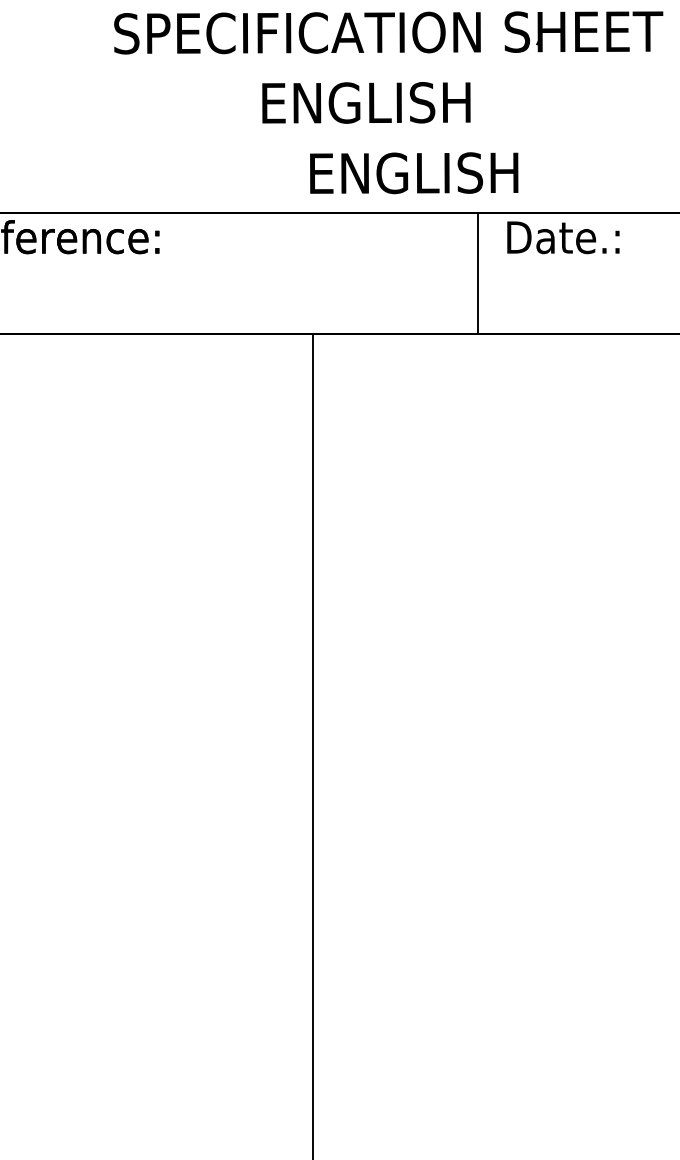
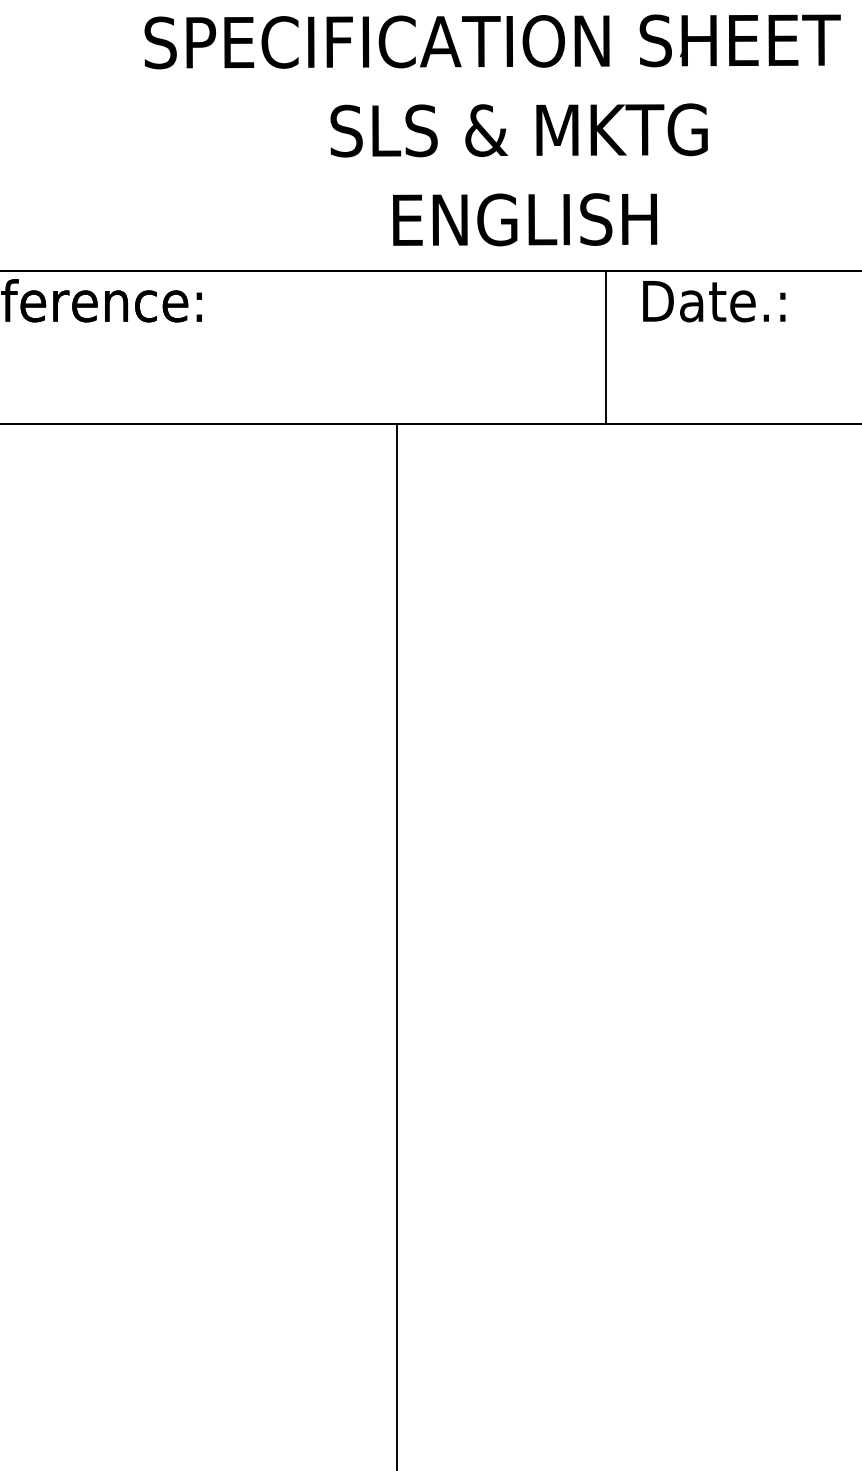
text: (409, 102) -> (518, 130), ENGLISH -> SLS & MKTG

